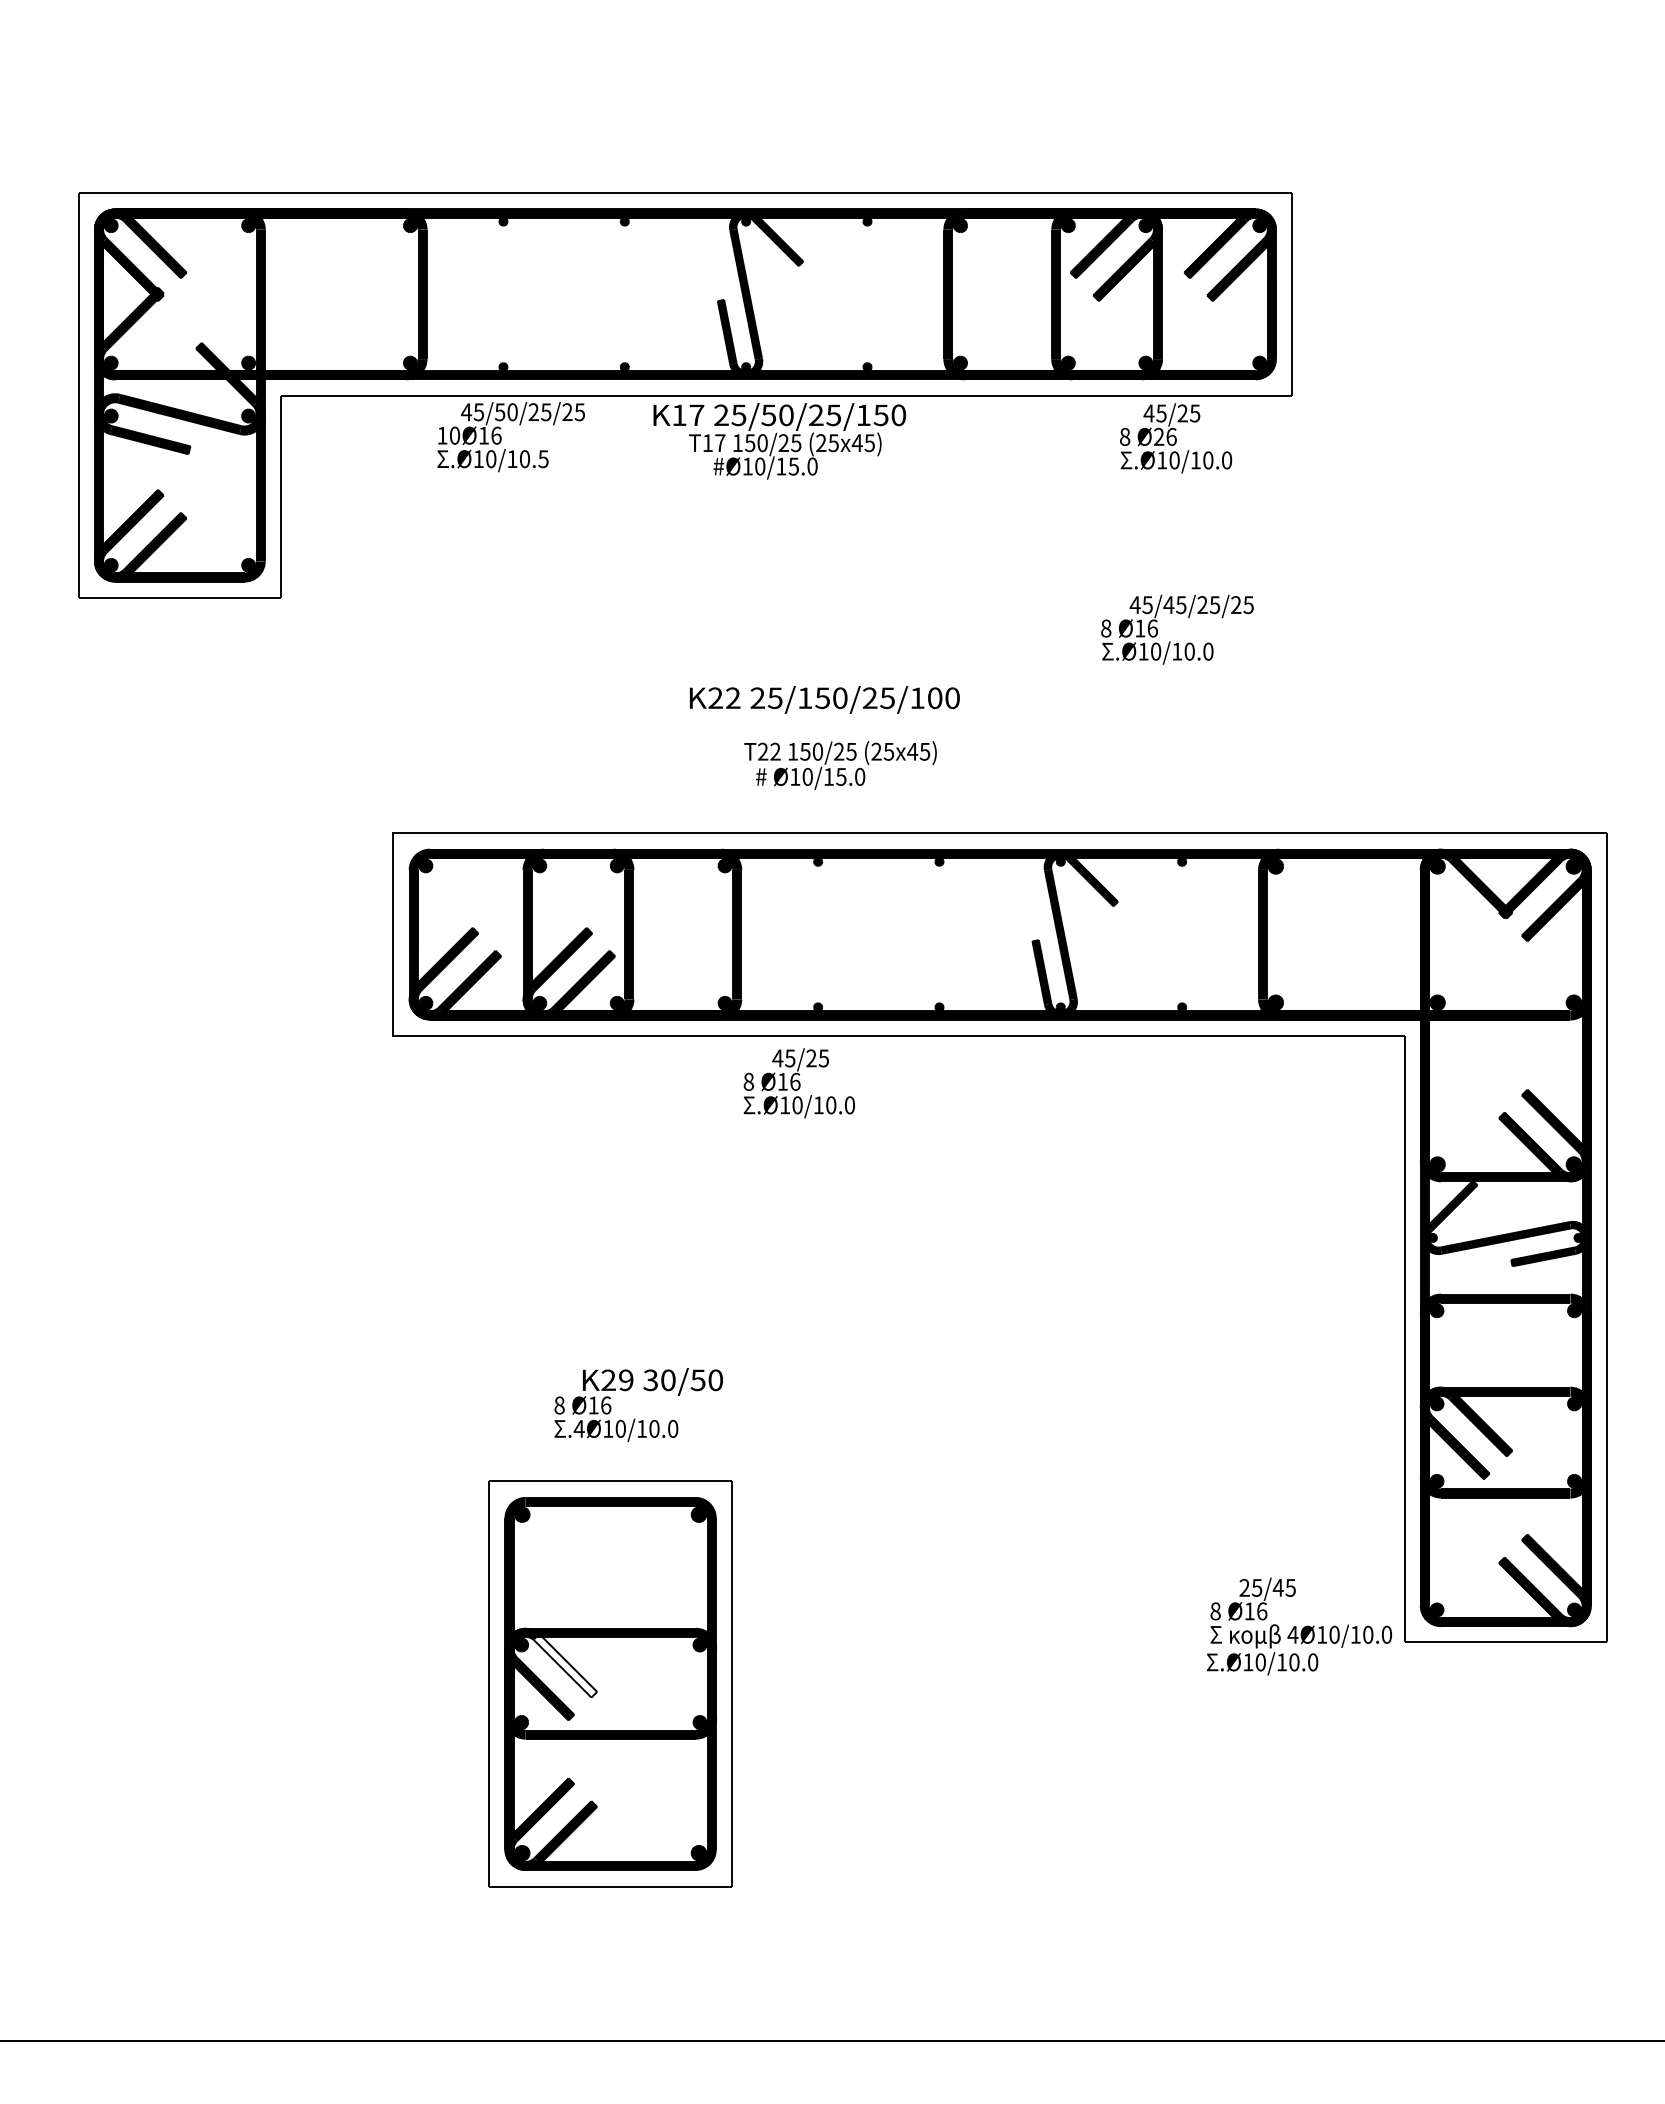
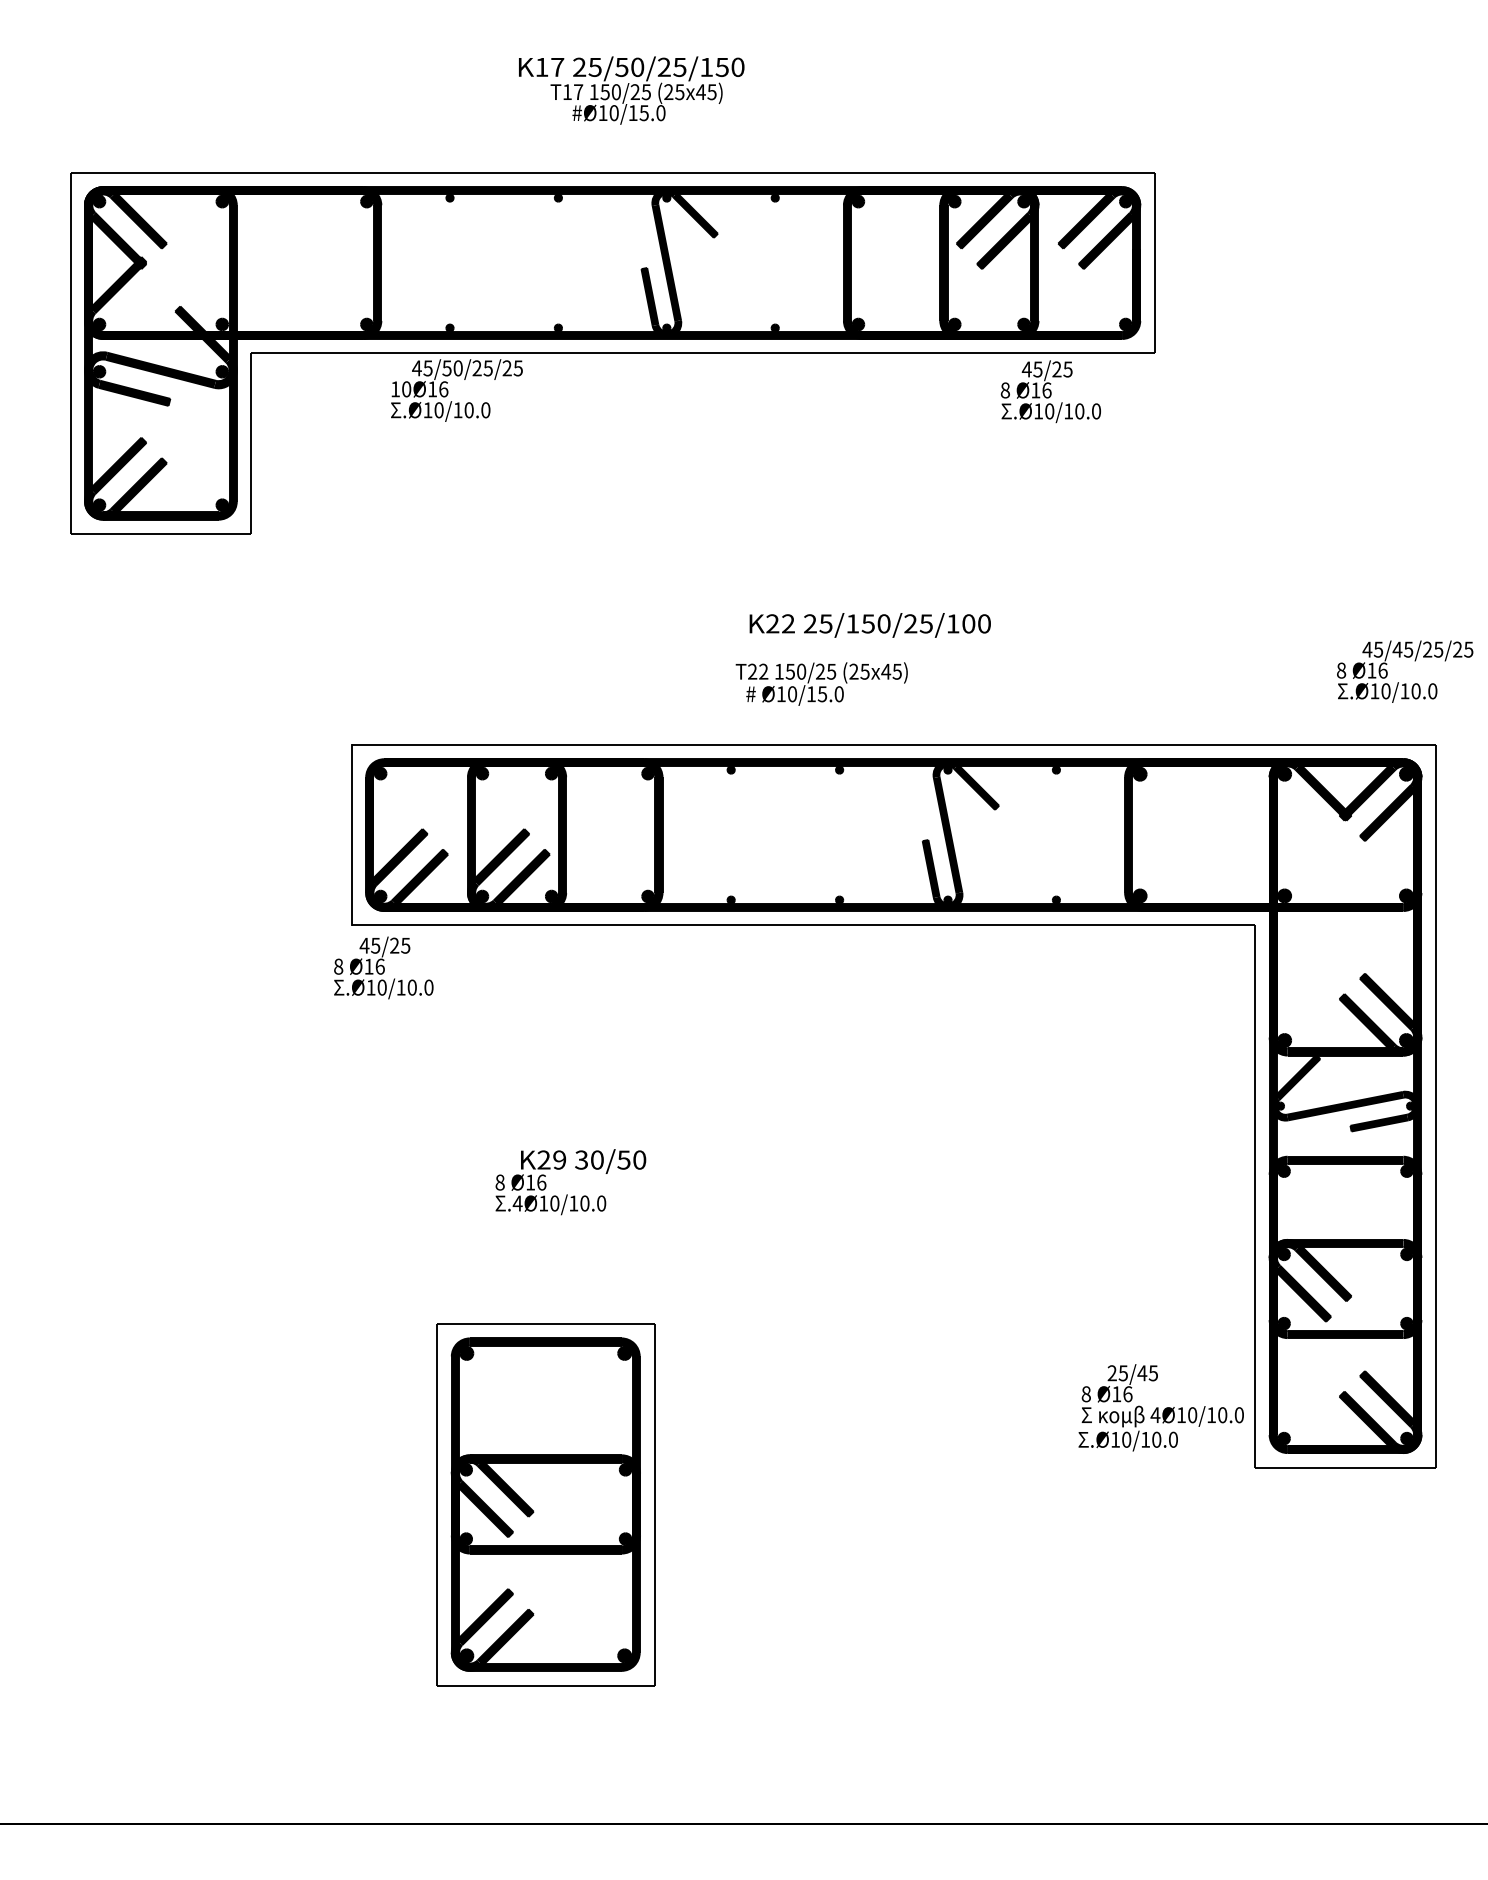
text: (1159, 436) -> (1036, 390), Ø26 -> Ø16
text: (779, 441) -> (631, 90), moved
text: (543, 459) -> (485, 410), .Ø10/10.5 -> .Ø10/10.0
text: (1177, 629) -> (1405, 671), moved
text: (824, 699) -> (869, 625), moved
text: (840, 765) -> (821, 684), moved
text: (798, 1083) -> (383, 968), moved
text: (638, 1404) -> (570, 1181), moved
text: (1299, 1626) -> (1161, 1407), moved
fill: (565, 1665) -> (505, 1488), added

